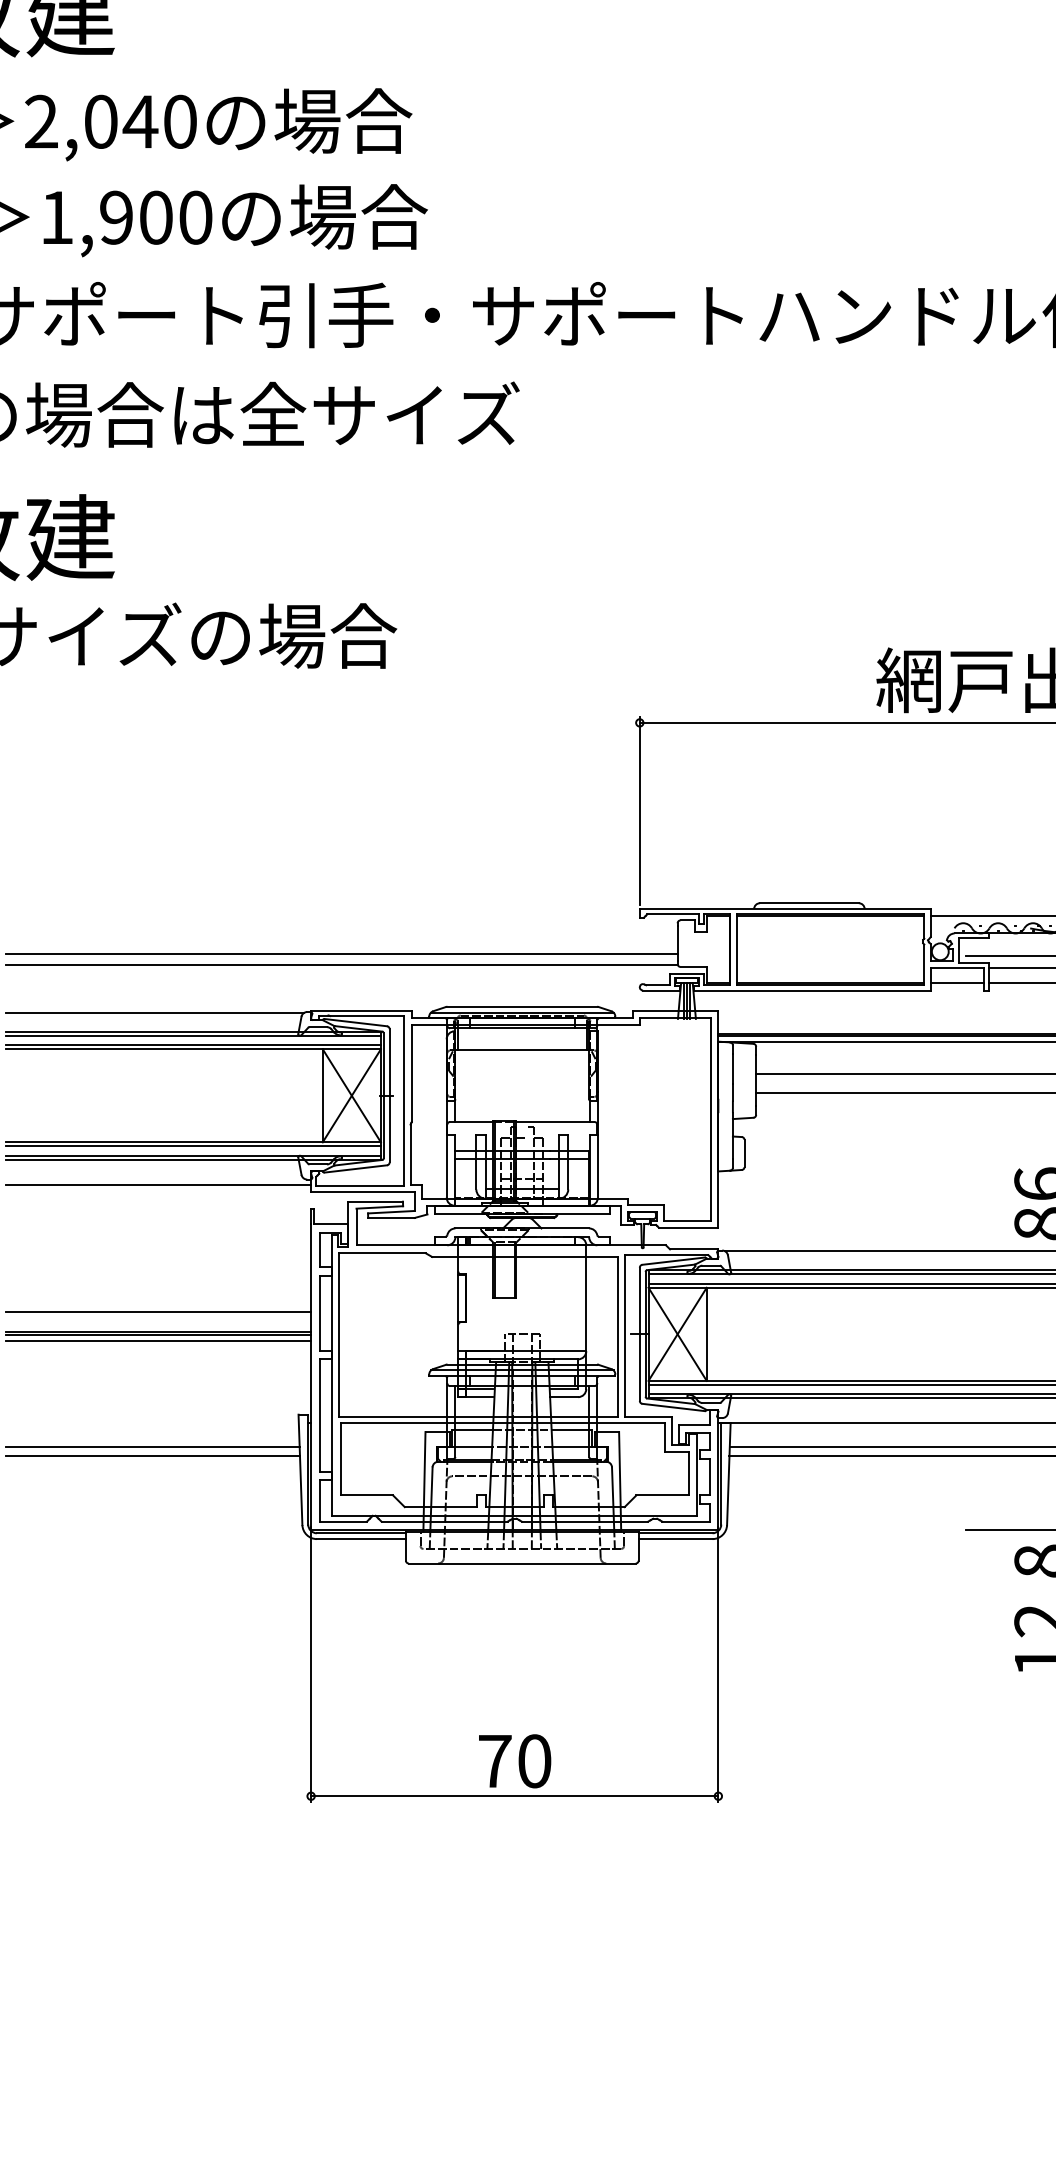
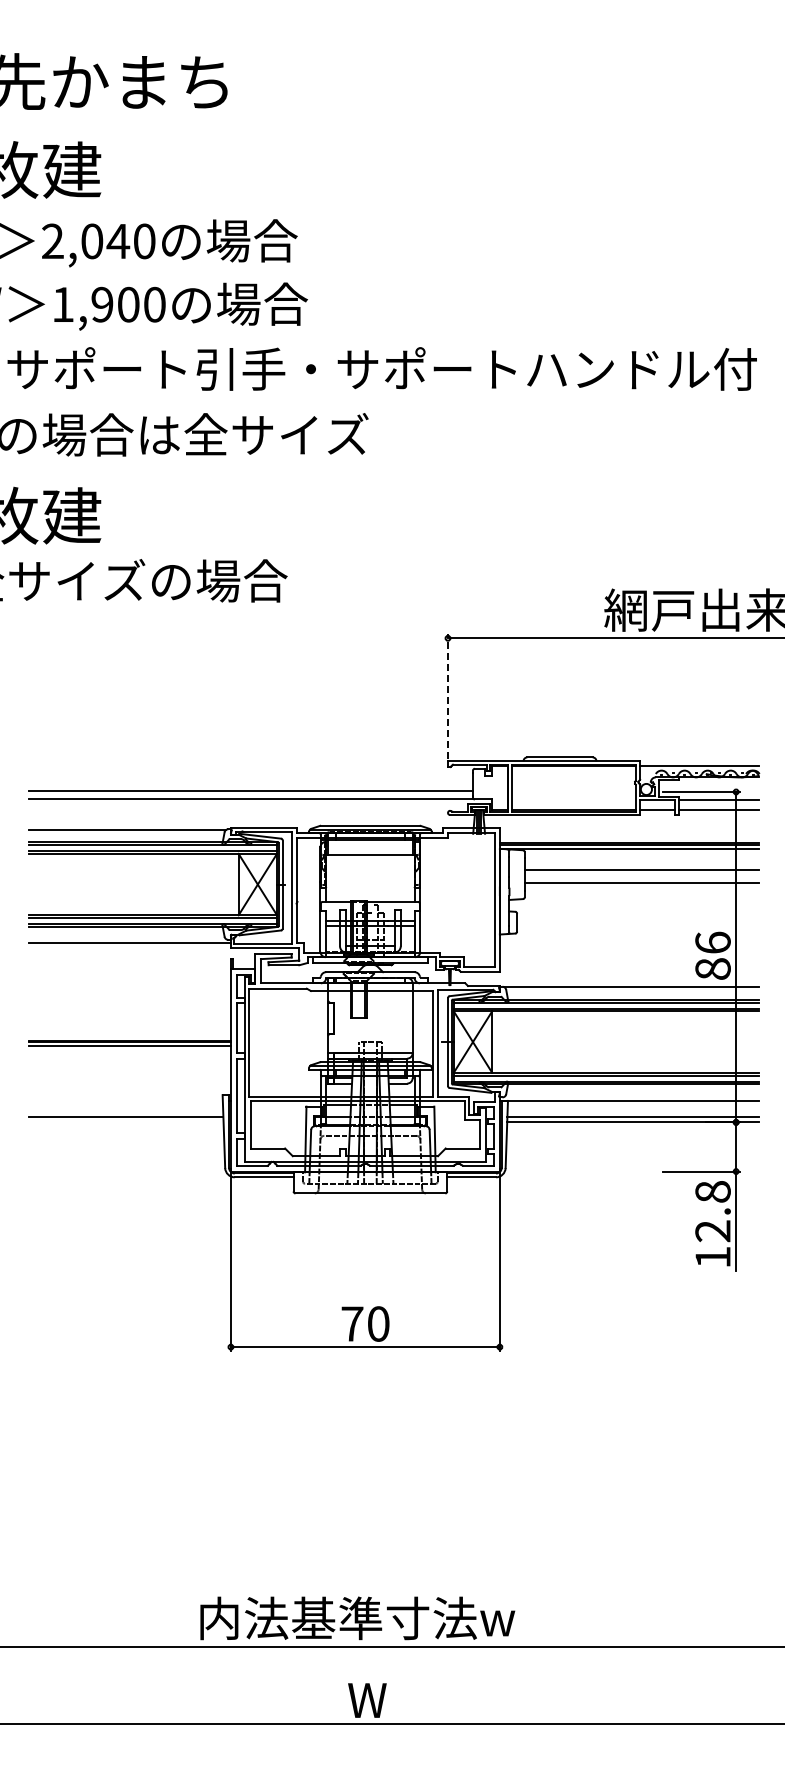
line: (640, 810) -> (448, 696), solid -> dashed
line: (157, 1312) -> (129, 1027), removed
line: (152, 1456) -> (126, 1122), removed

